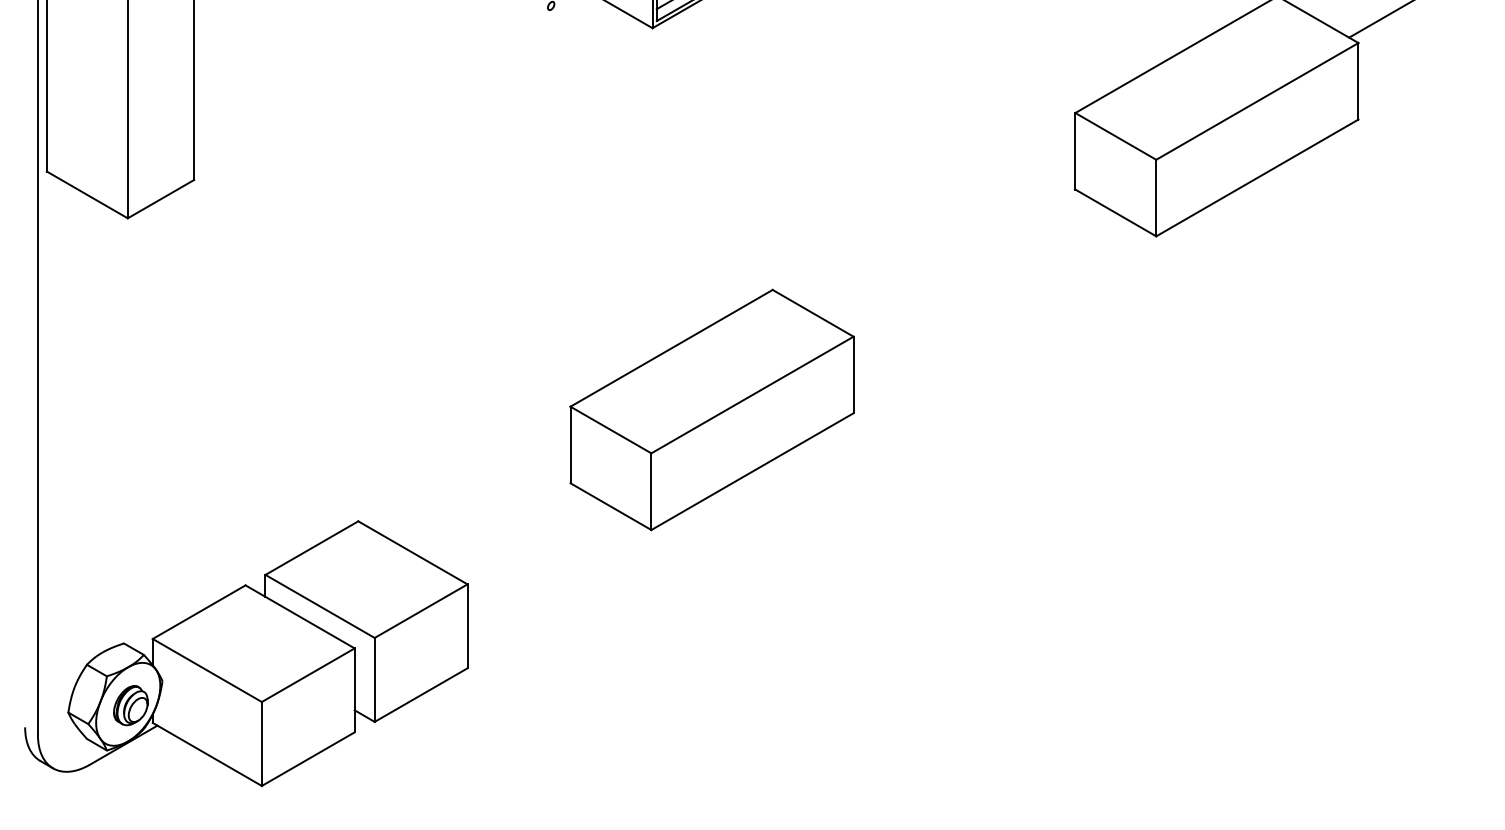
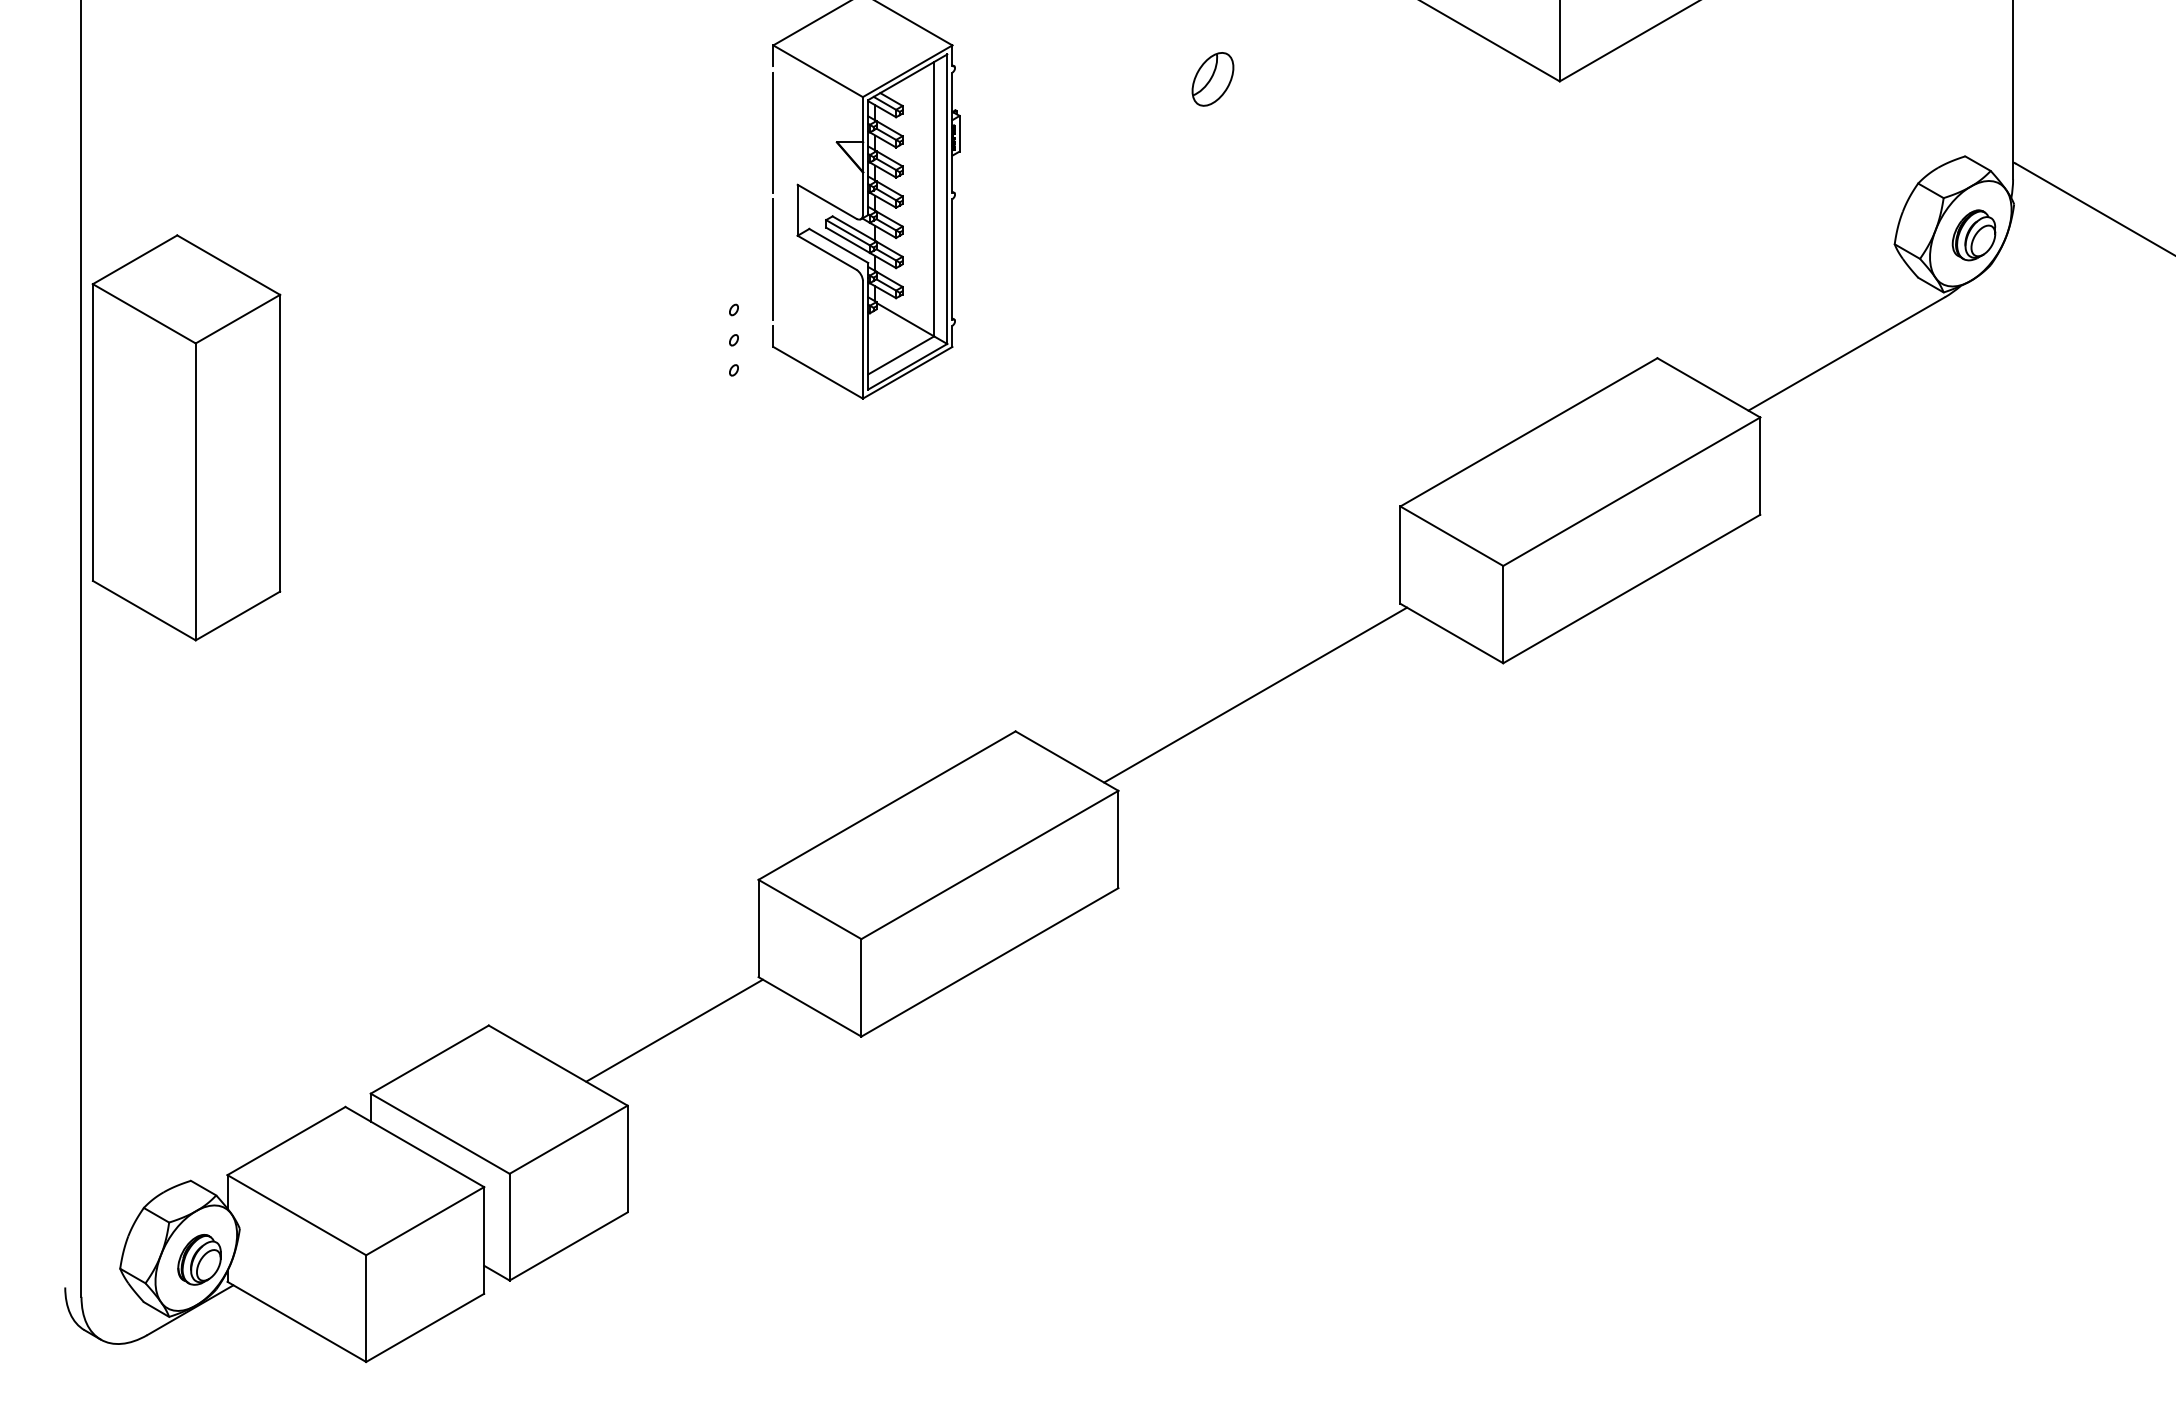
line: (961, 260) -> (1255, 694), added
line: (504, 525) -> (674, 1030), added

